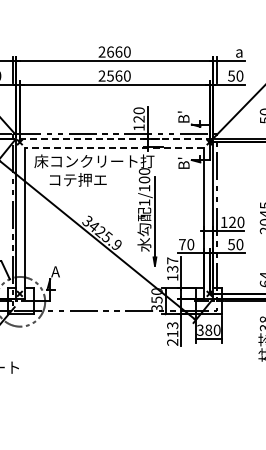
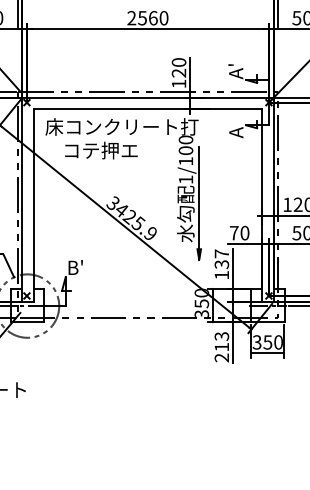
text: (183, 117) -> (235, 71), B' -> A'
line: (114, 138) -> (147, 97), dashed -> solid
line: (114, 147) -> (147, 109), dashed -> solid
text: (183, 163) -> (235, 129), B' -> A
text: (57, 271) -> (74, 267), A -> B'
text: (208, 329) -> (267, 341), 380 -> 350

